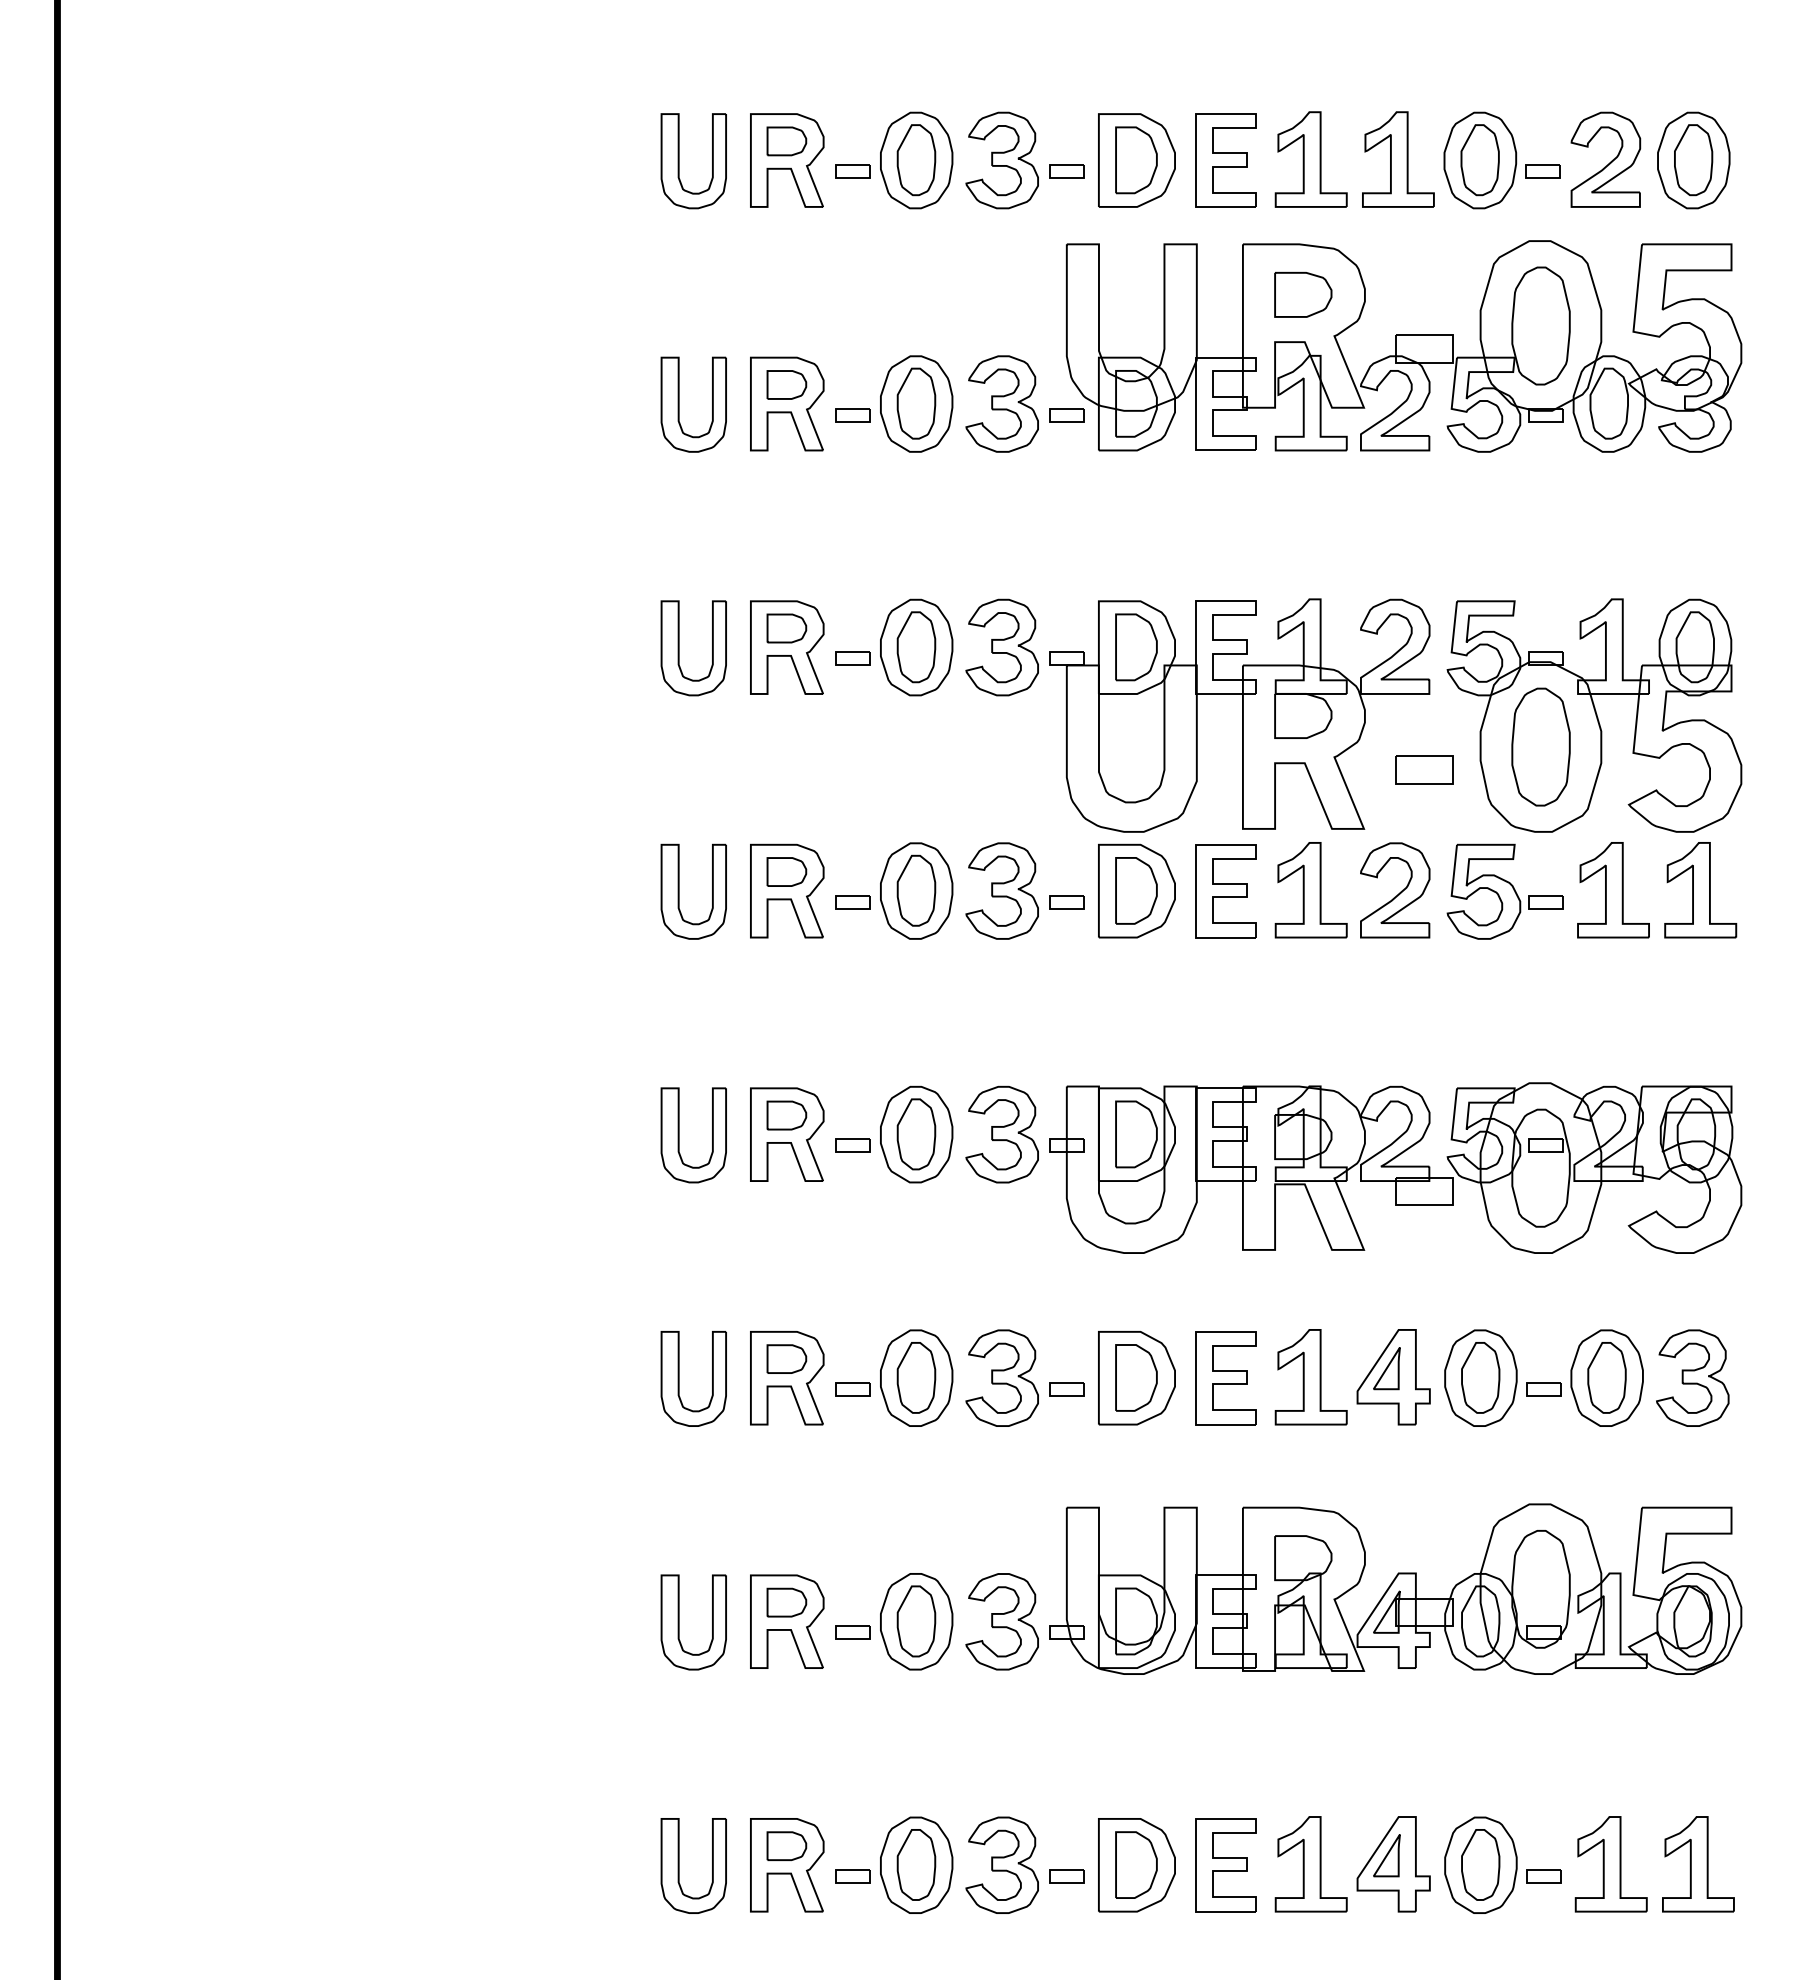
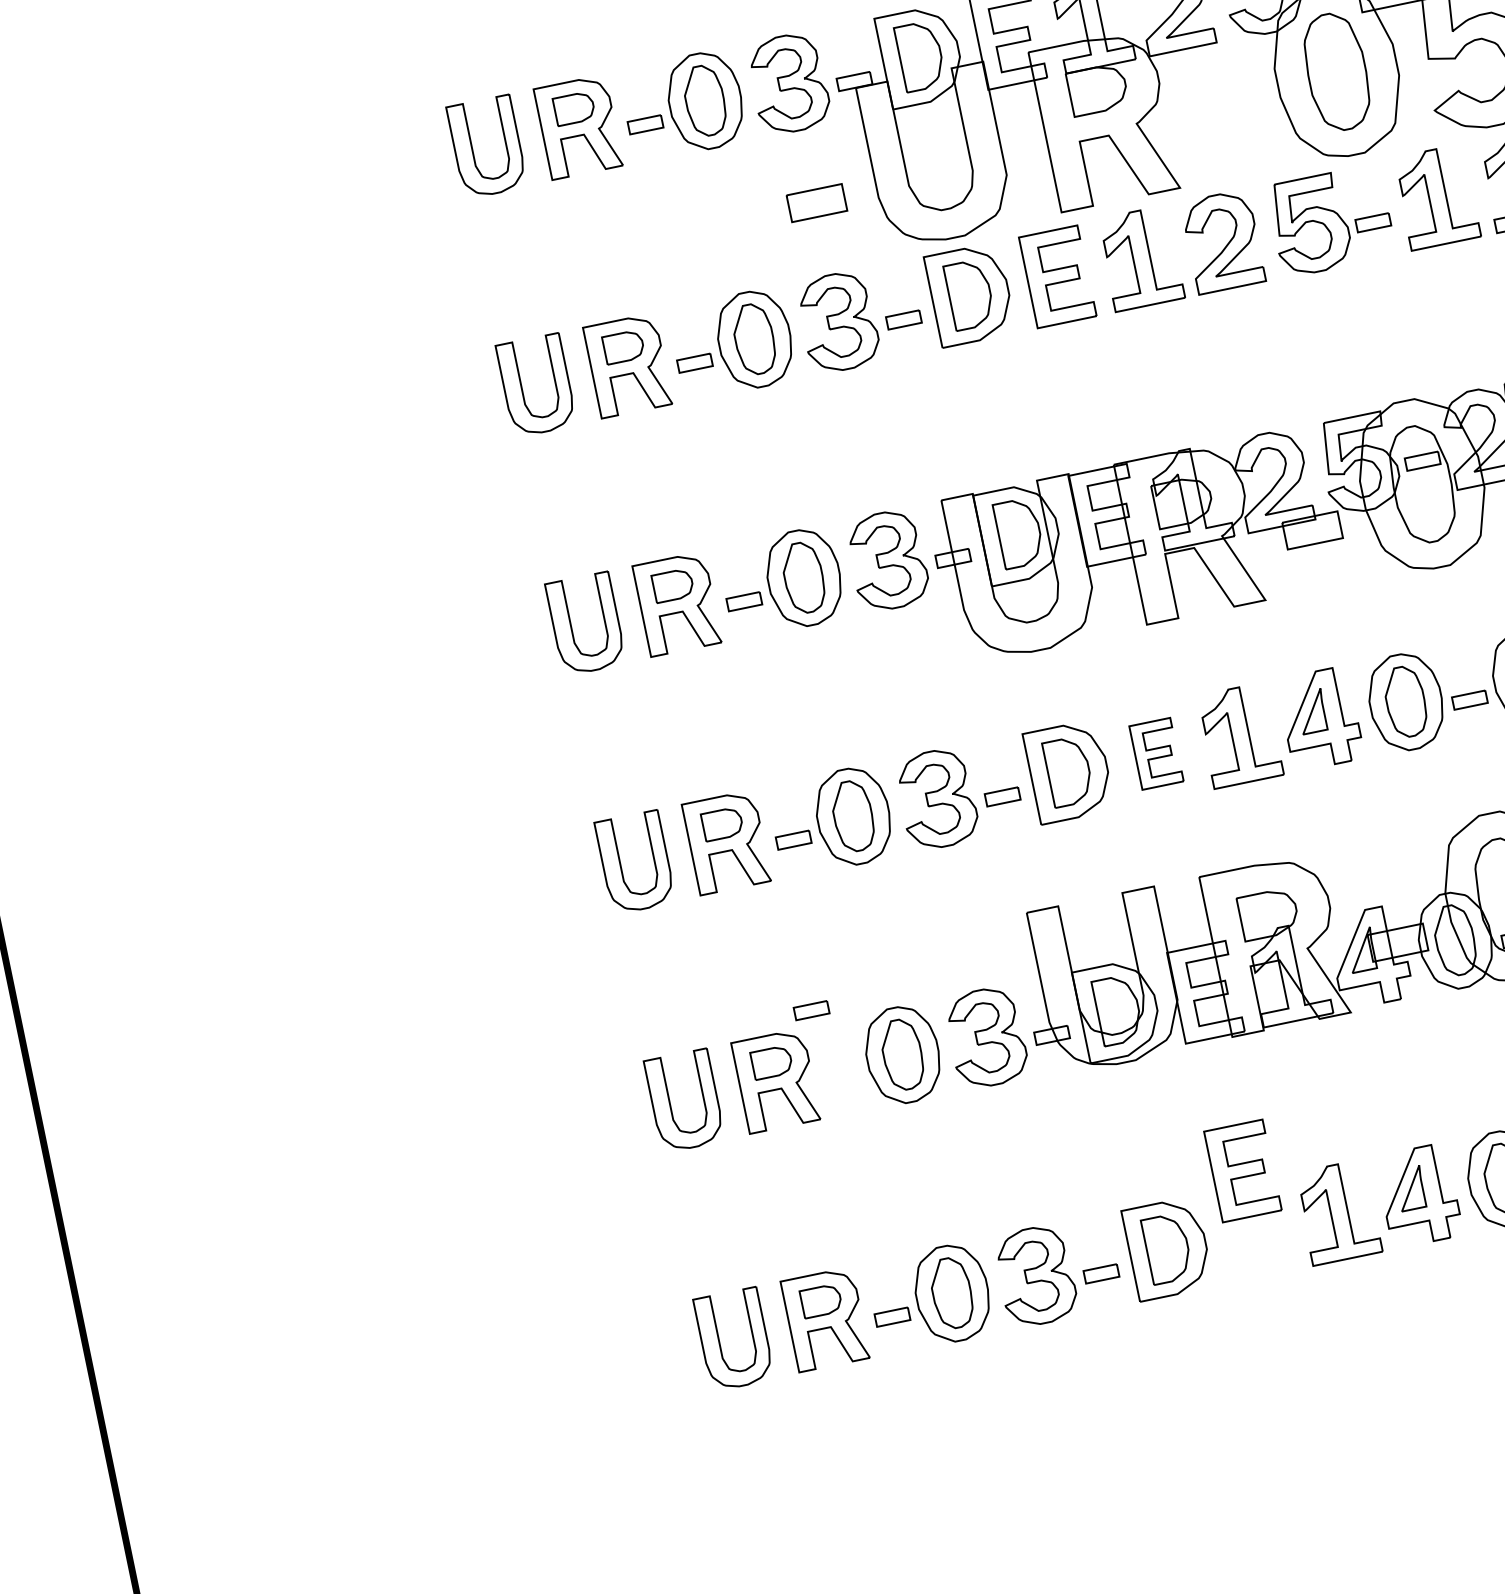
part: (1424, 769) -> (817, 202), moved
part: (1225, 1378) -> (1155, 754), size x0.7
part: (852, 1632) -> (810, 1010), moved
part: (1225, 1865) -> (1242, 1171), moved

